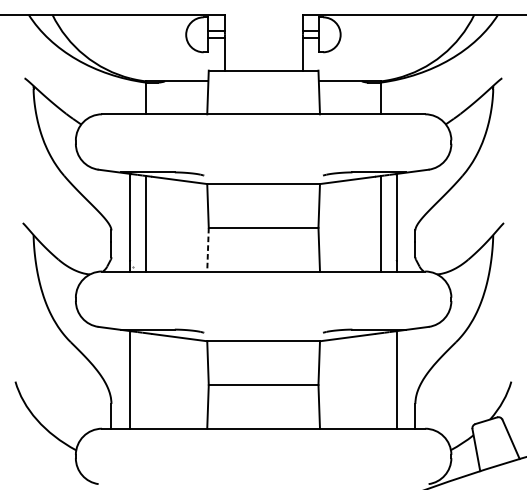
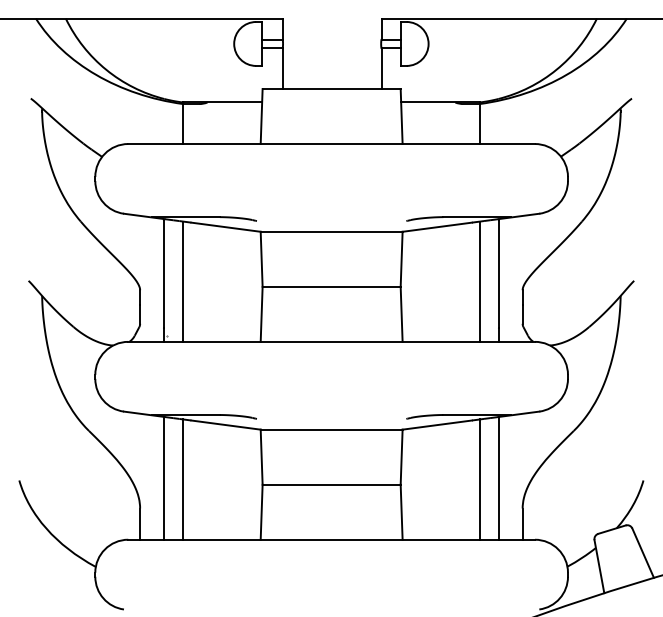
line: (207, 249) -> (261, 314), dashed -> solid
line: (145, 380) -> (183, 479), added
line: (381, 380) -> (479, 479), added

